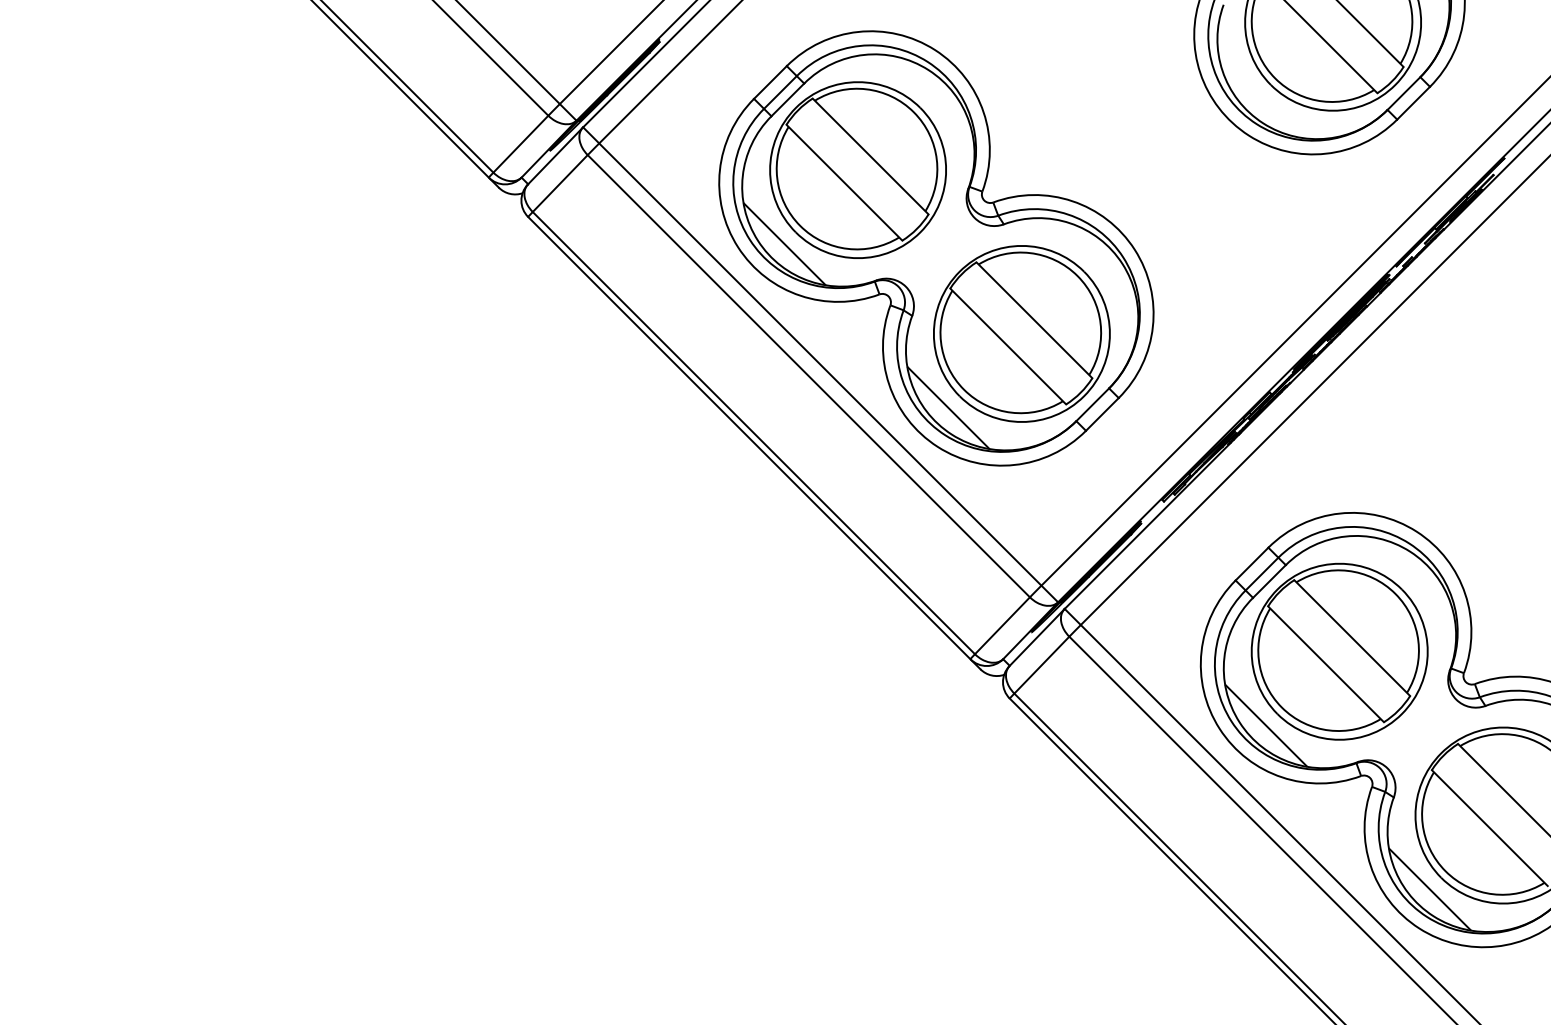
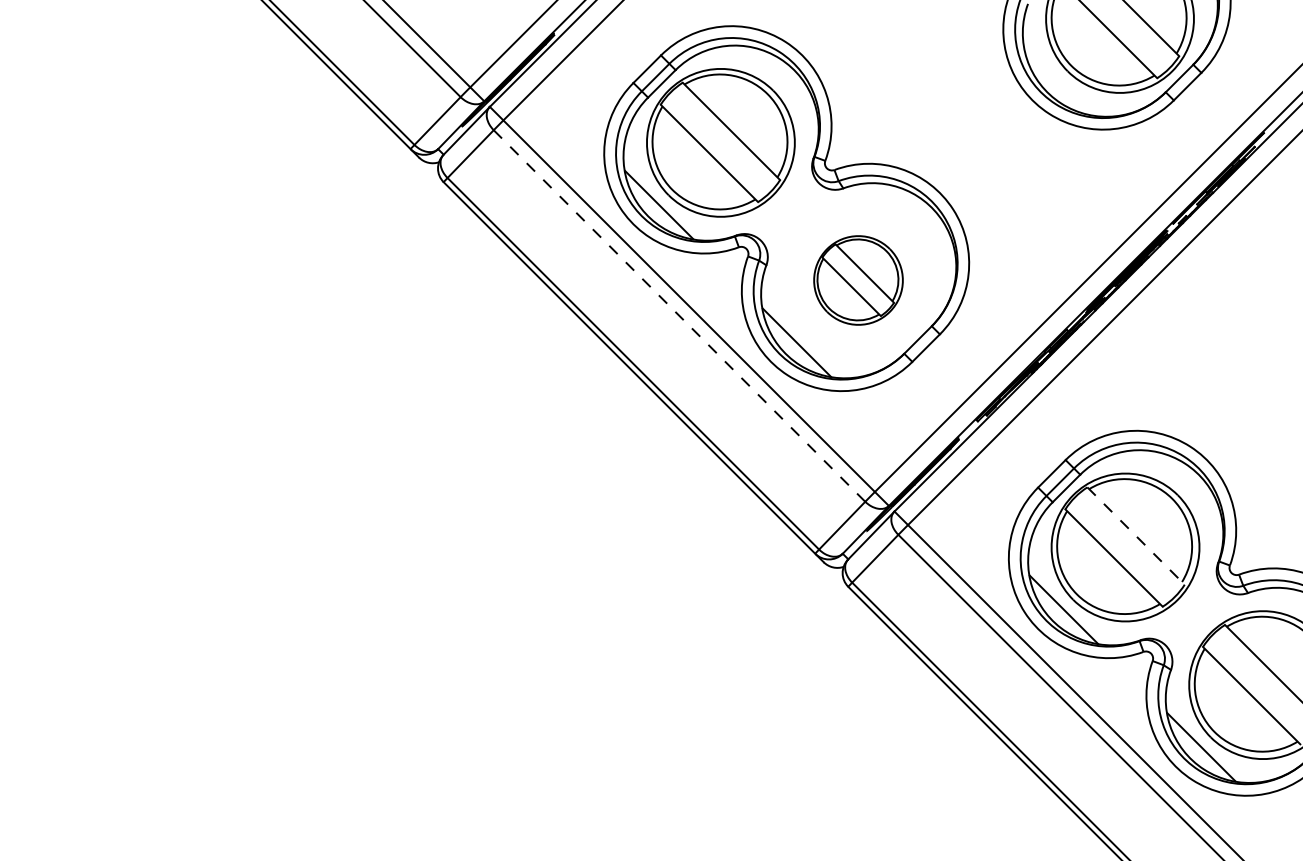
part: (1021, 333) -> (858, 280), size x0.6
line: (808, 375) -> (679, 315), solid -> dashed
line: (1352, 638) -> (1136, 536), solid -> dashed

